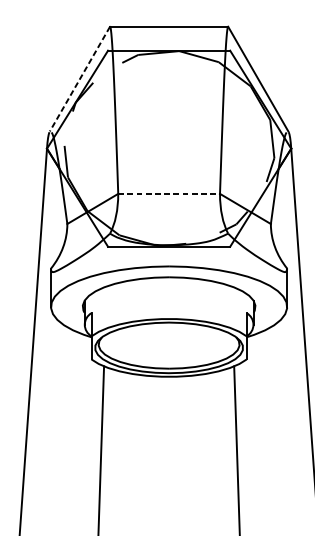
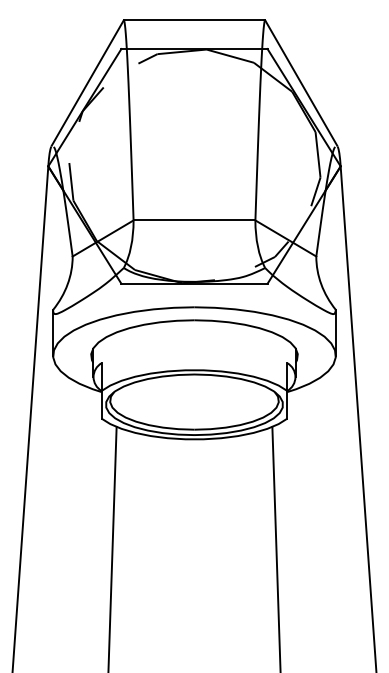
line: (79, 79) -> (87, 83), dashed -> solid
line: (169, 193) -> (194, 220), dashed -> solid

